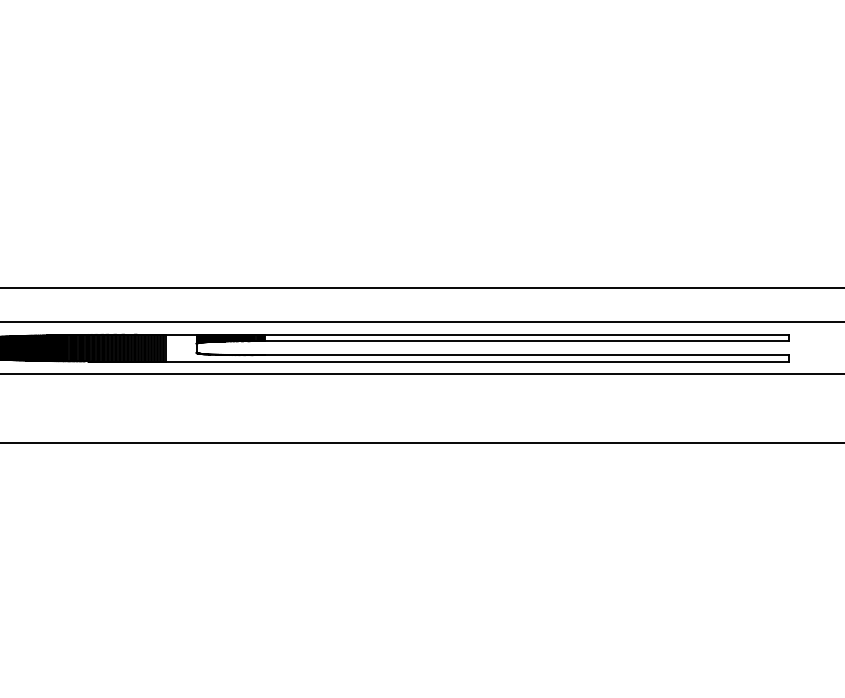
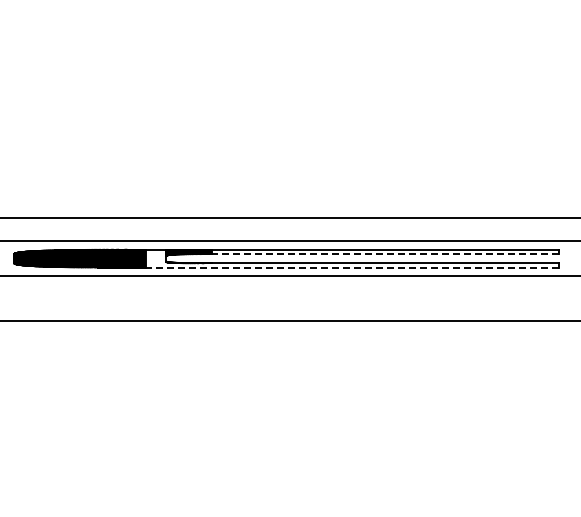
line: (527, 341) -> (385, 254), solid -> dashed
line: (477, 361) -> (352, 267), solid -> dashed

